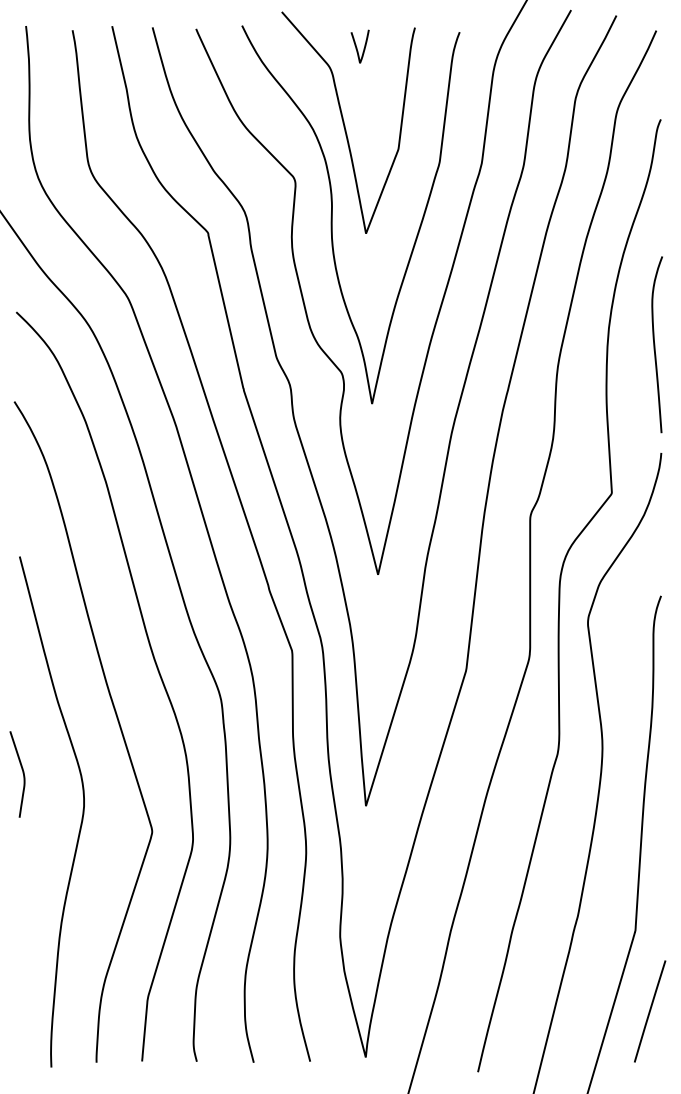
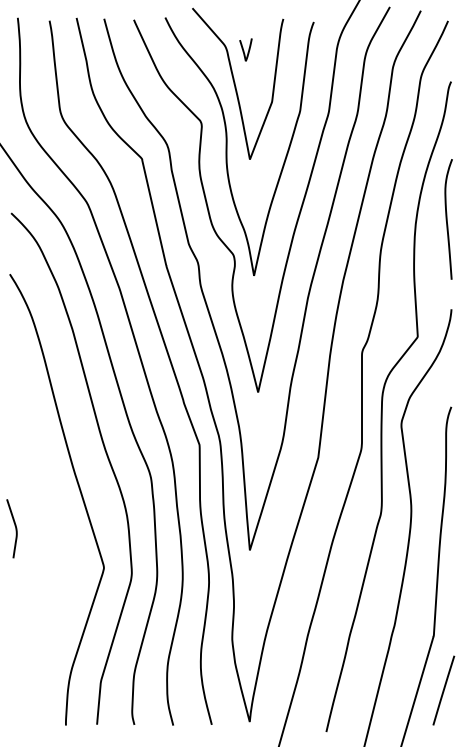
curve: (358, 47) -> (244, 50), moved
curve: (655, 344) -> (447, 219), moved
curve: (81, 815) -> (55, 556), removed

